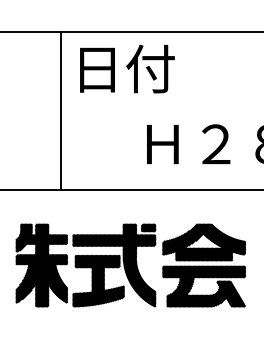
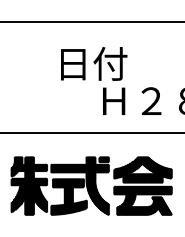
text: (127, 68) -> (94, 63), moved
line: (60, 110) -> (42, 77), removed

